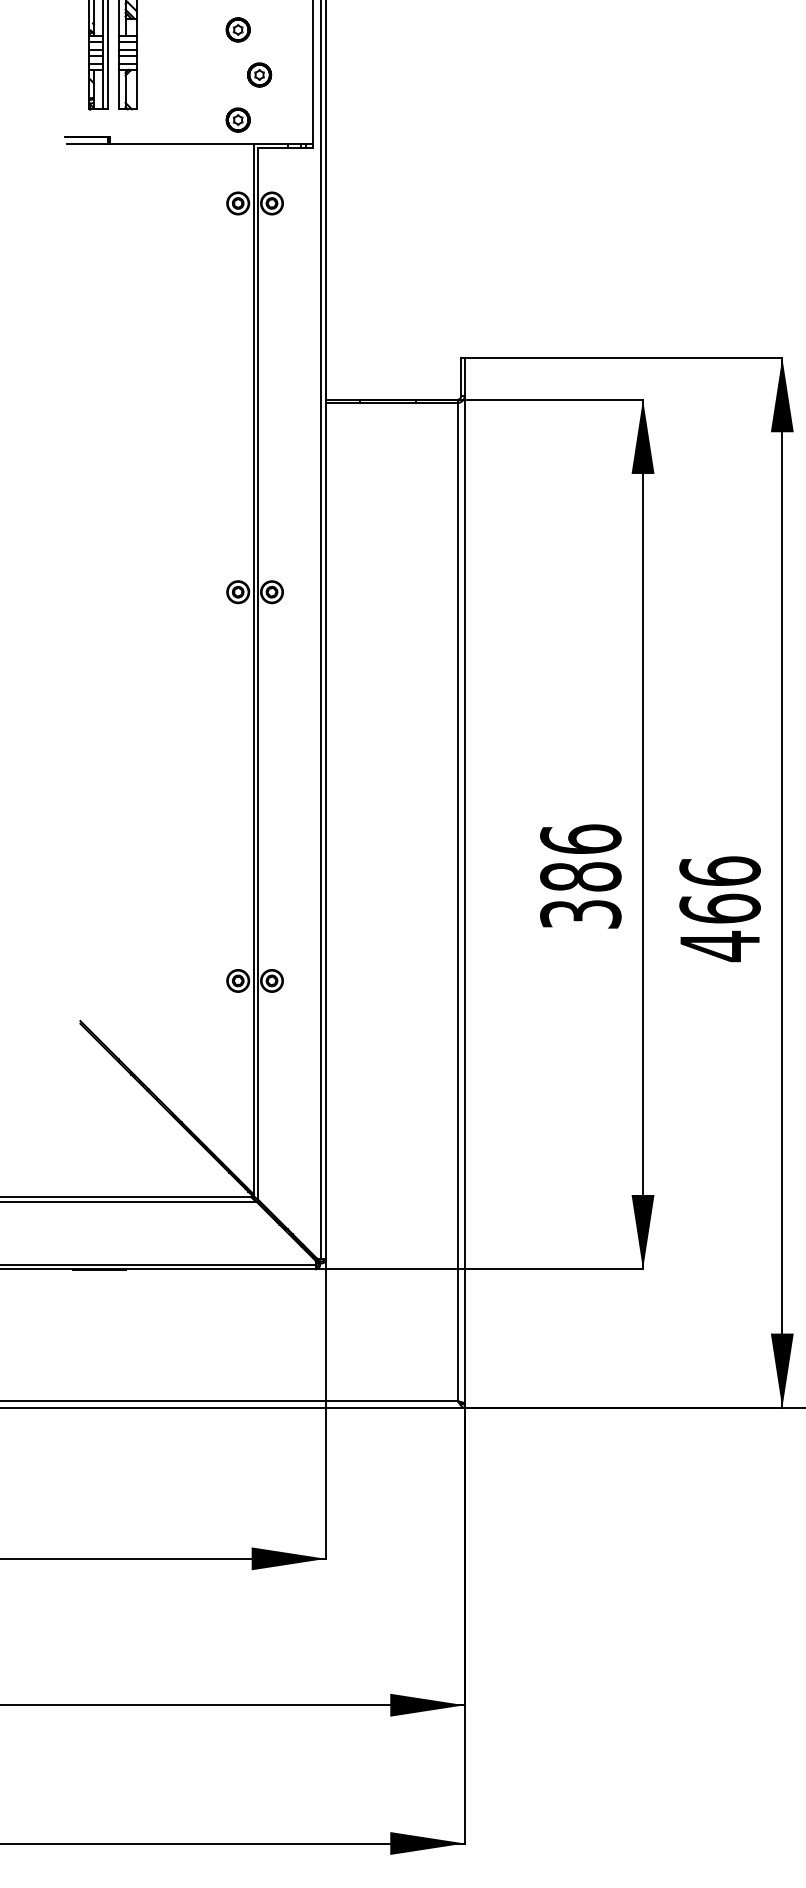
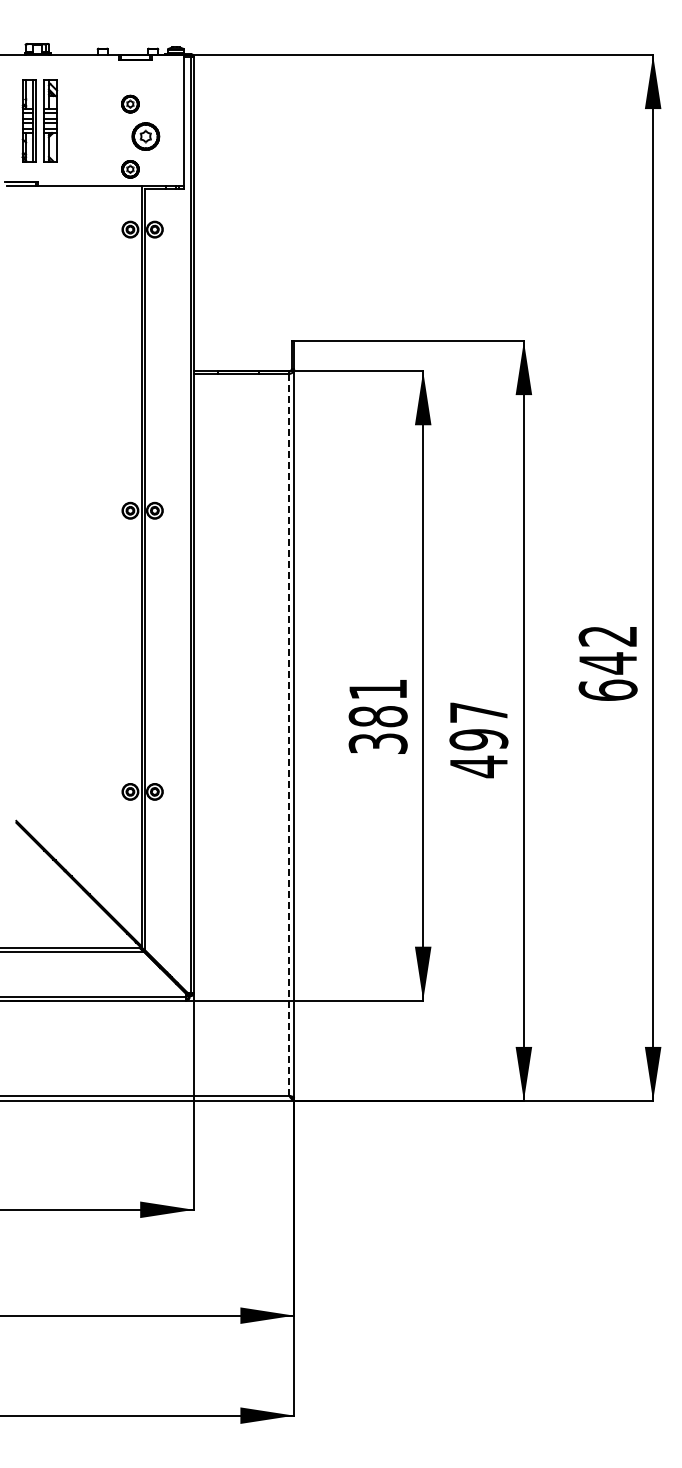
part: (259, 74) -> (145, 136), size x1.6
text: (579, 839) -> (377, 689), 386 -> 381
text: (719, 889) -> (478, 725), 466 -> 497
line: (458, 901) -> (289, 734), solid -> dashed

